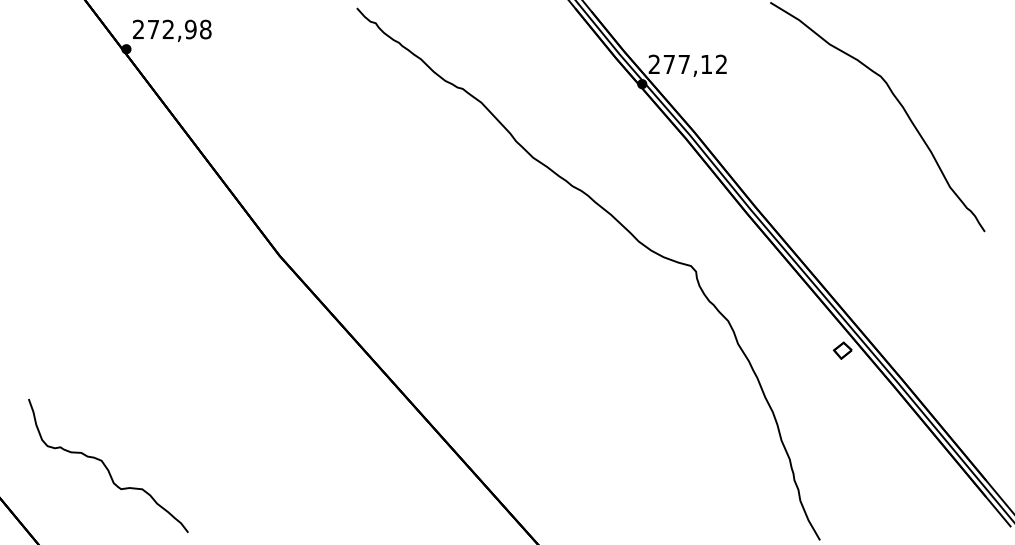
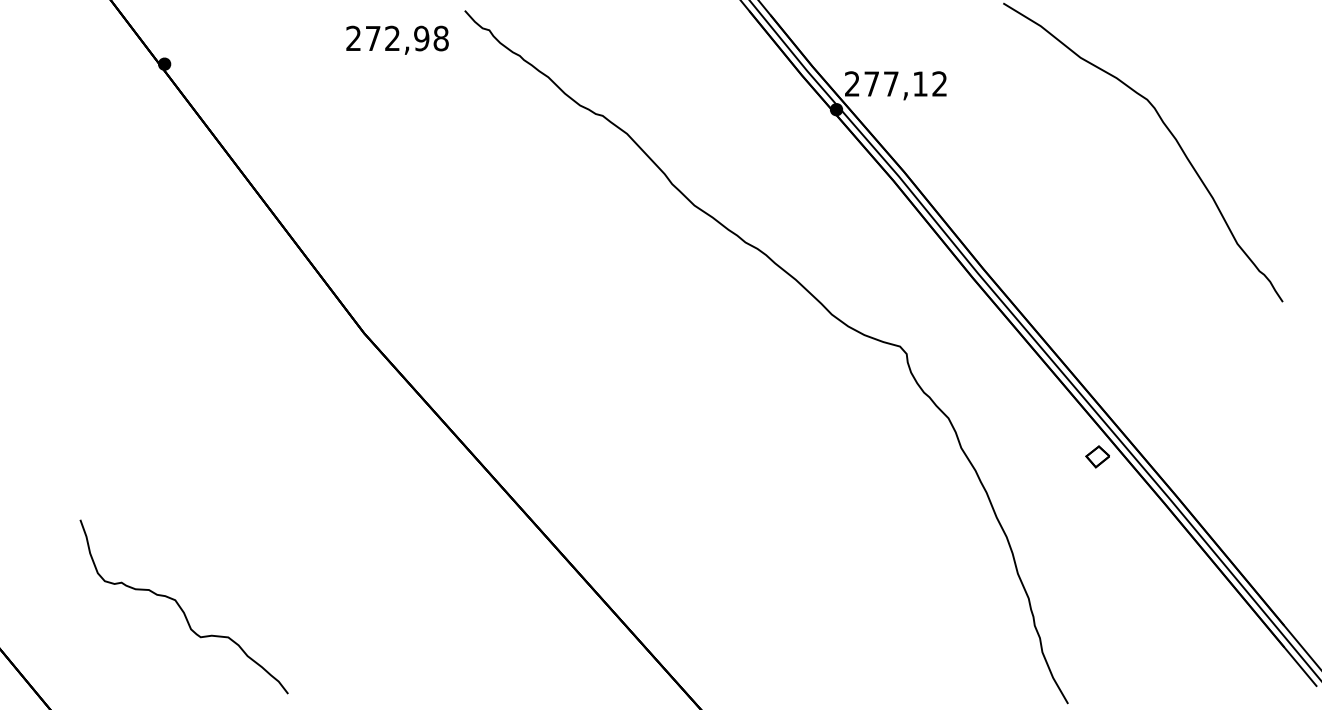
text: (172, 30) -> (397, 39), moved
curve: (106, 465) -> (181, 606), moved

